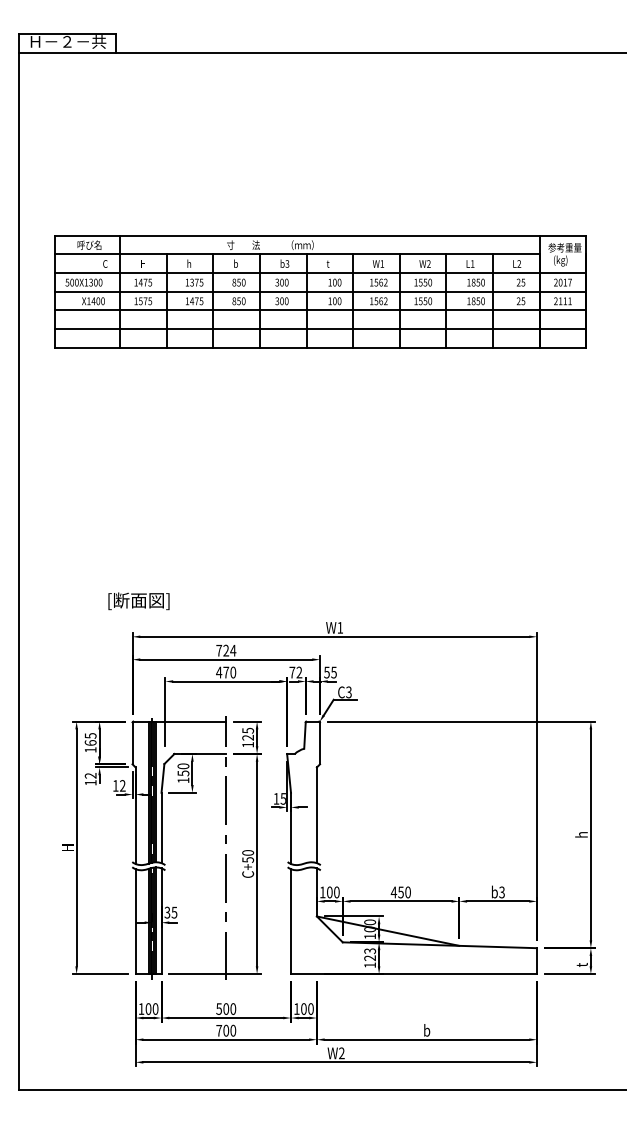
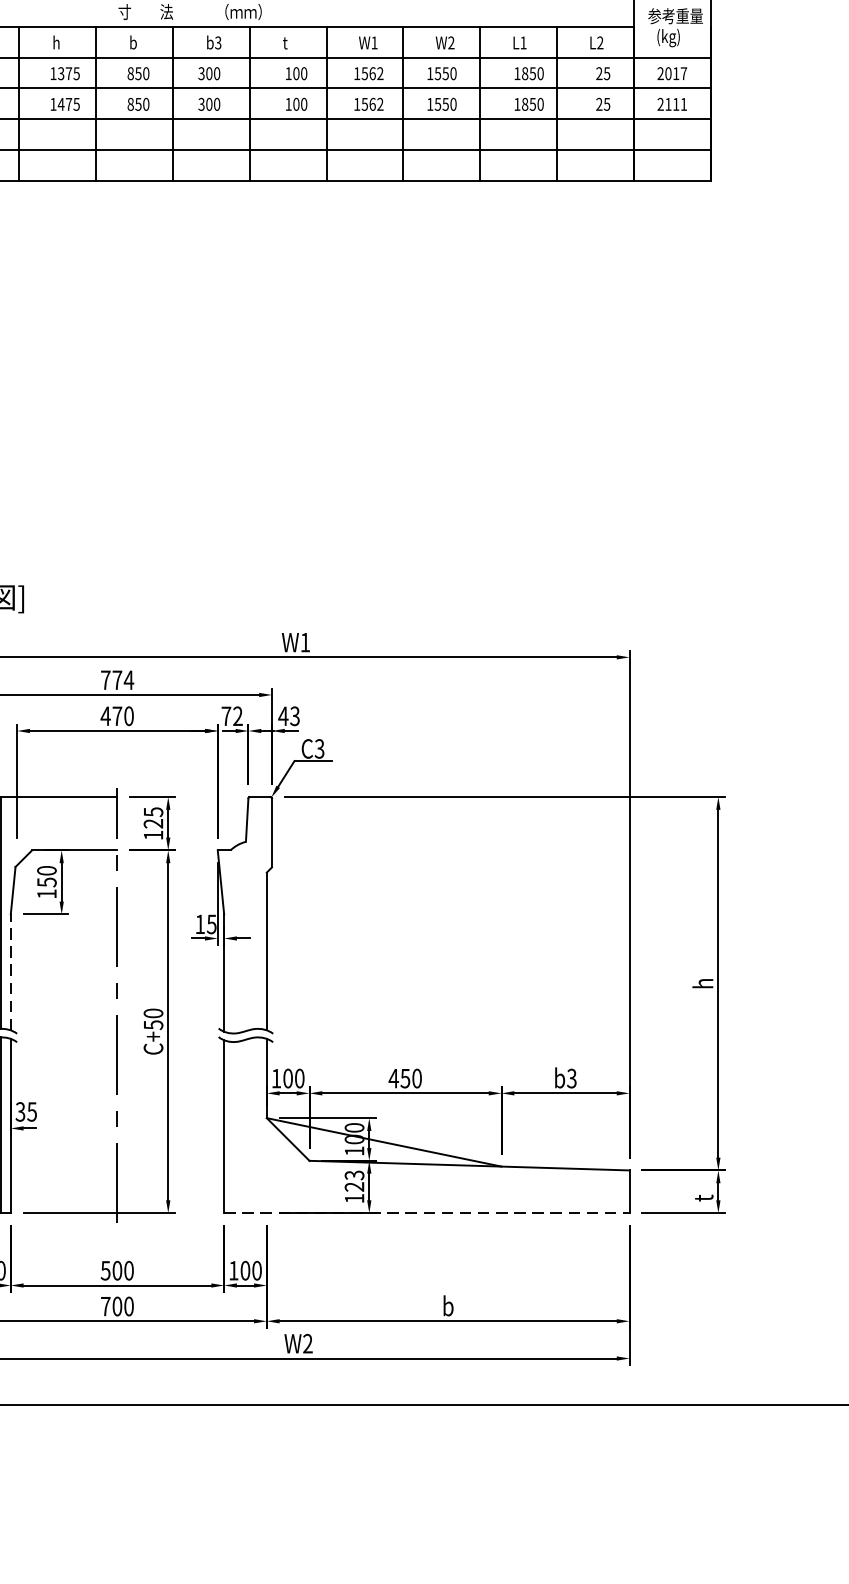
text: (226, 650) -> (117, 679), 724 -> 774
text: (329, 672) -> (287, 716), 55 -> 43
line: (161, 827) -> (10, 971), solid -> dashed
line: (414, 974) -> (427, 1213), solid -> dashed

